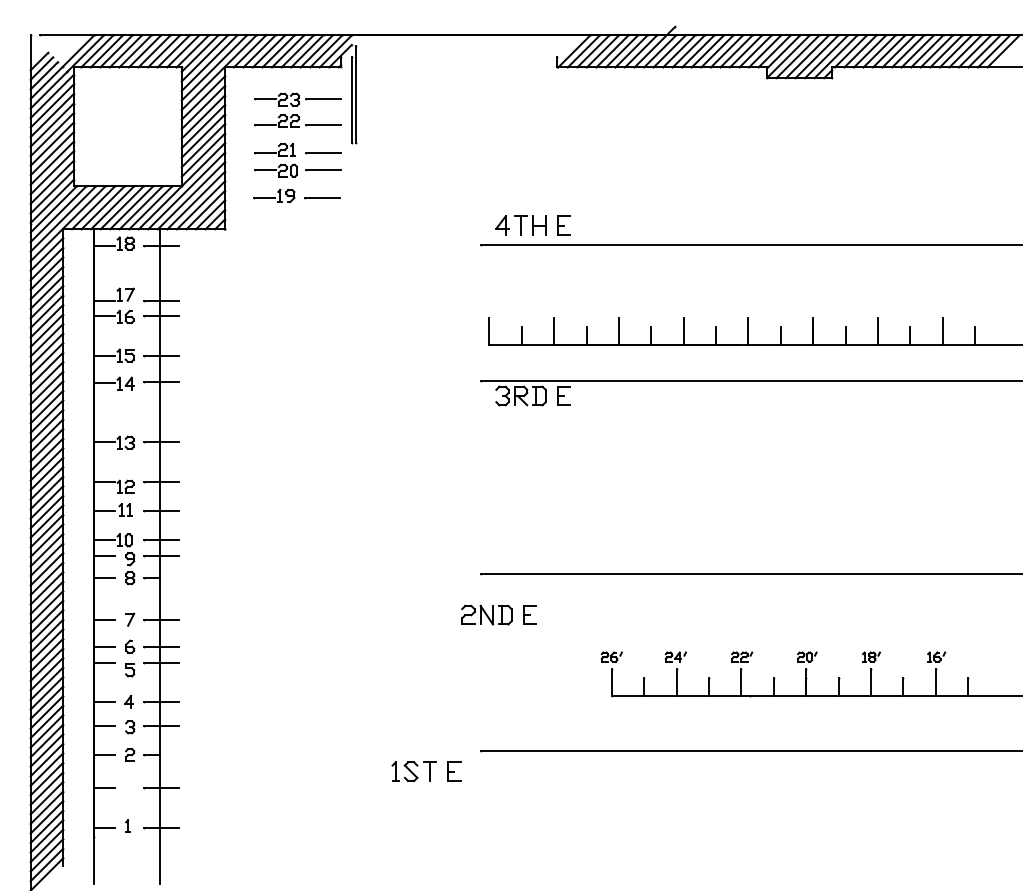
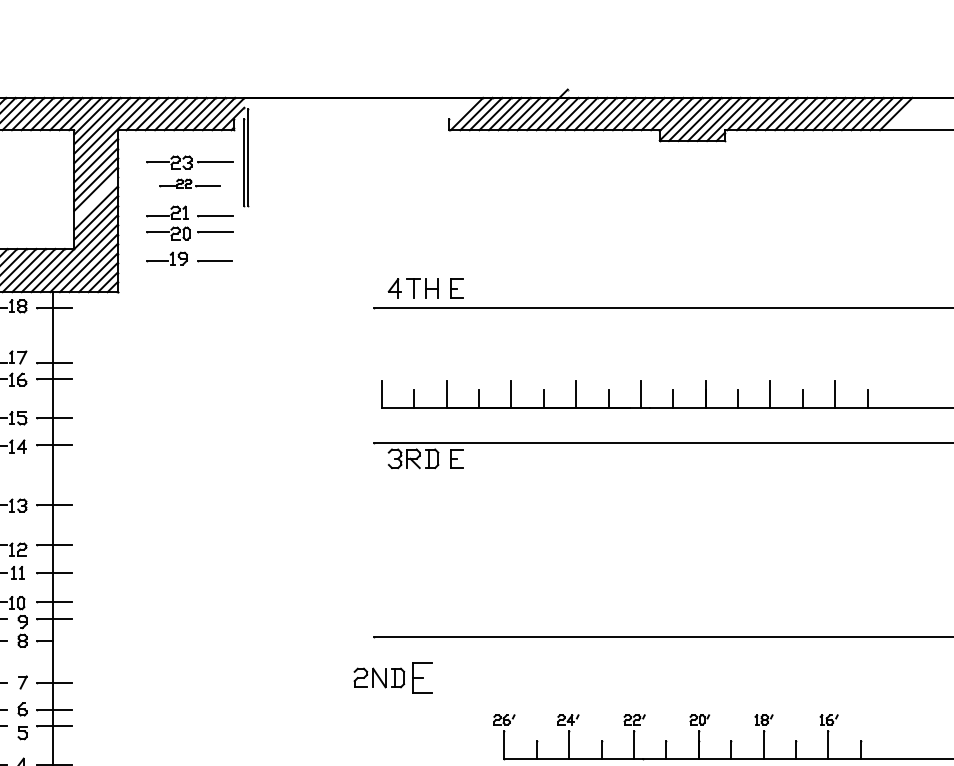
part: (297, 120) -> (190, 183), size x0.7
line: (202, 135) -> (95, 198), removed
part: (529, 614) -> (422, 677), size x1.6

